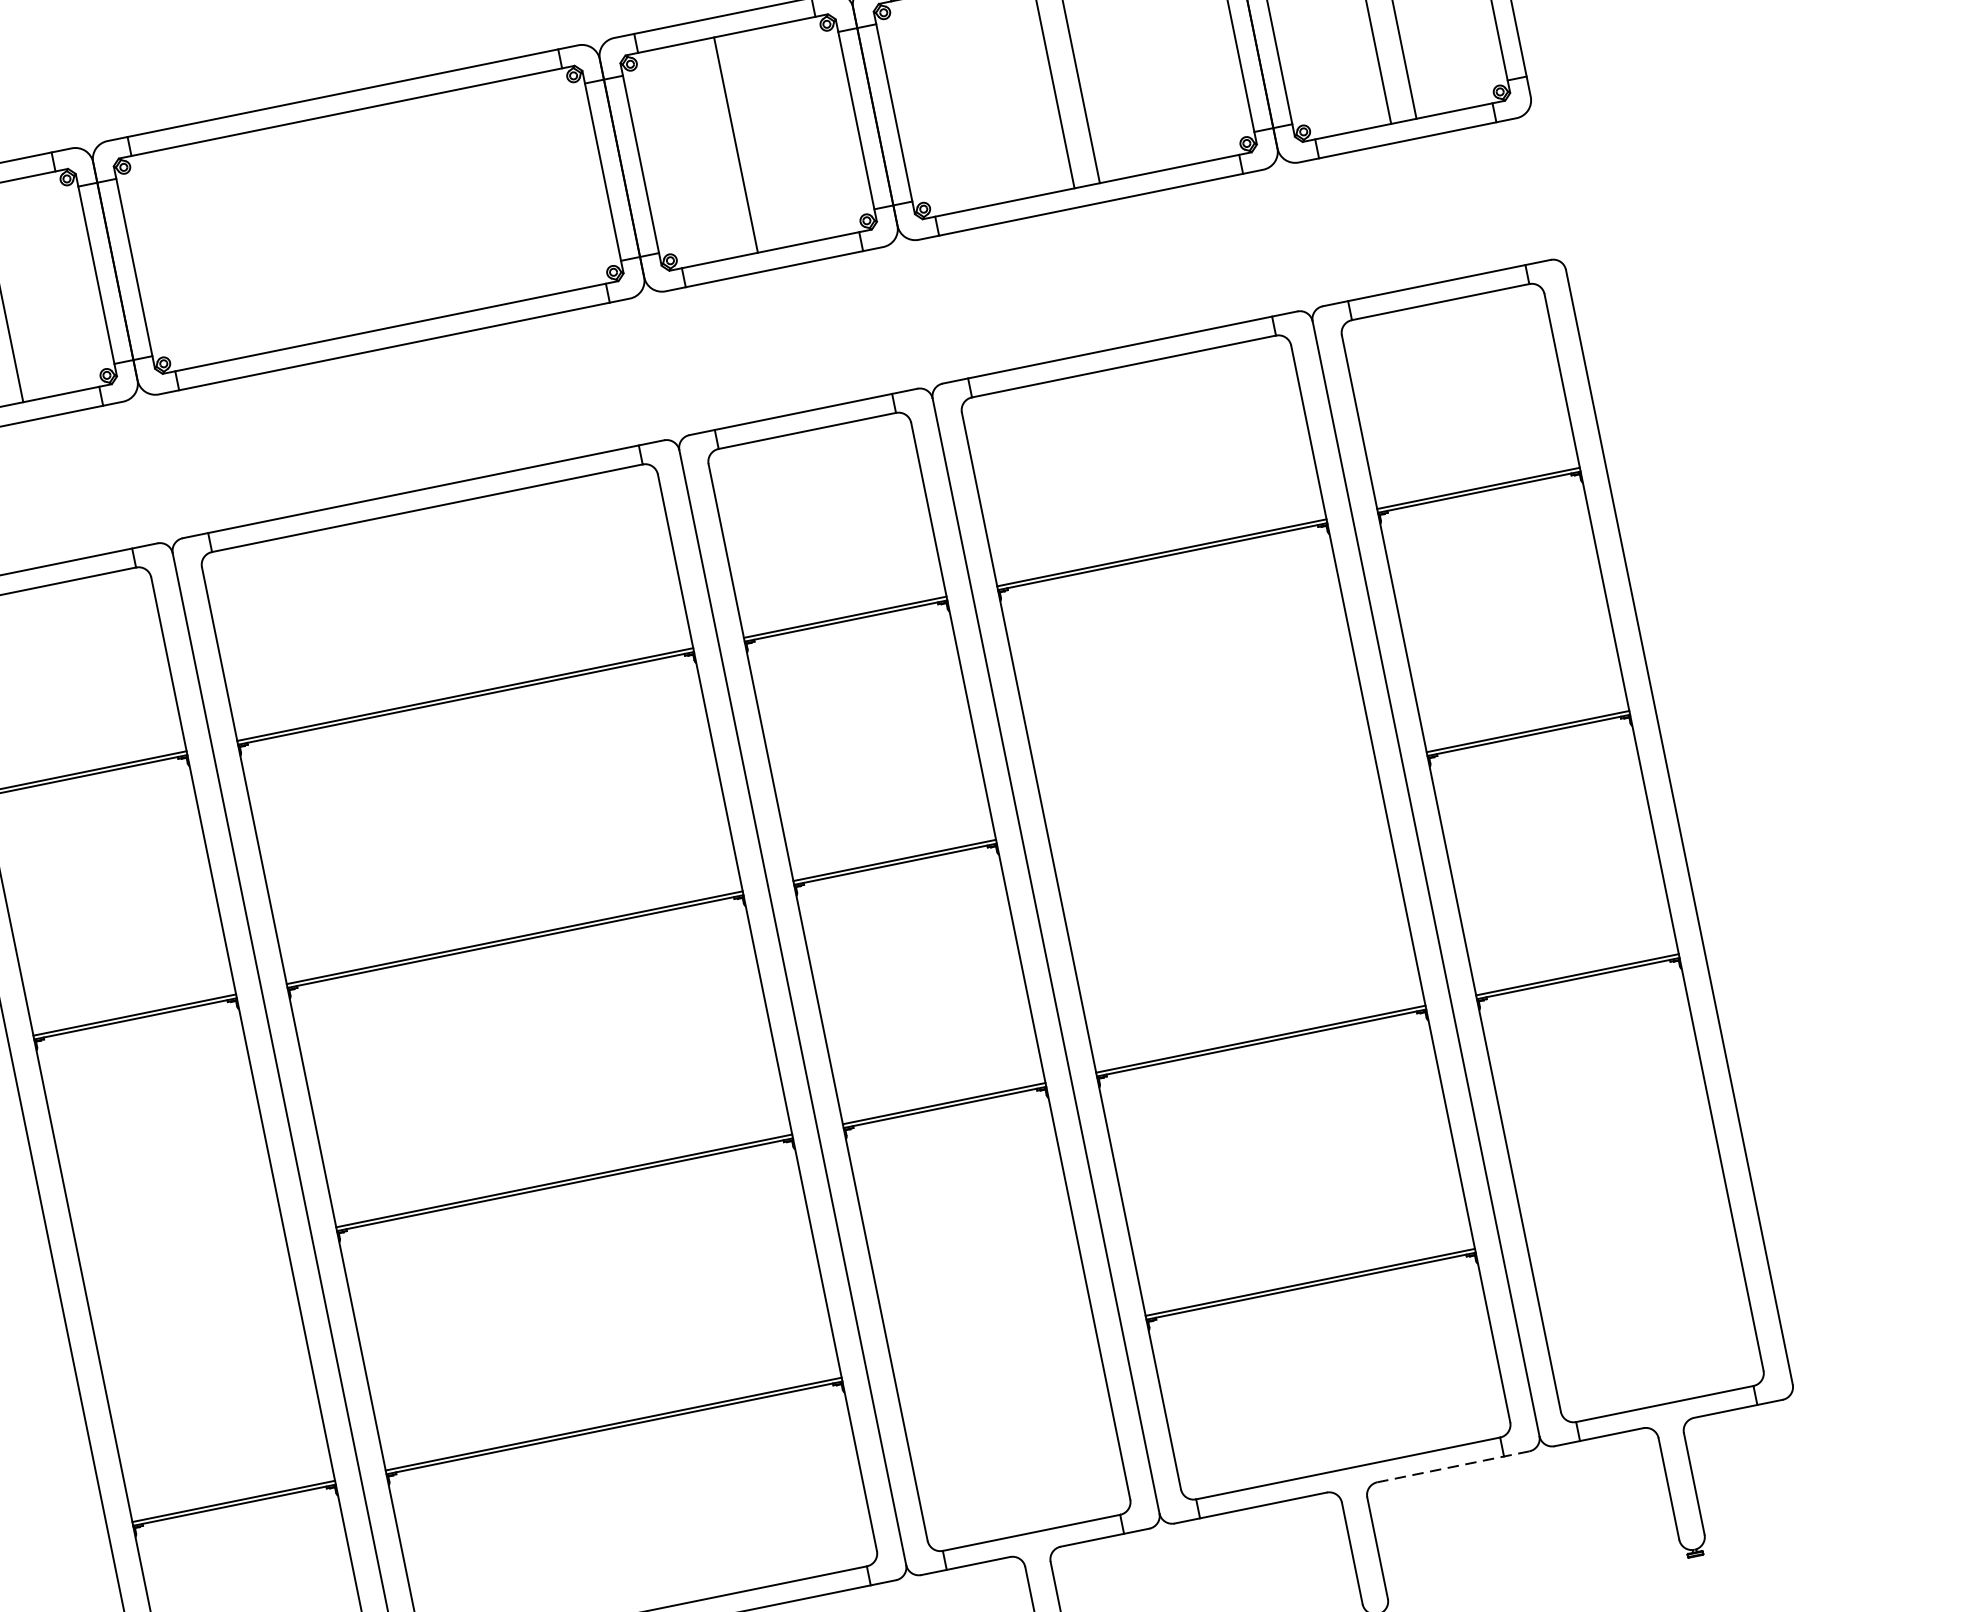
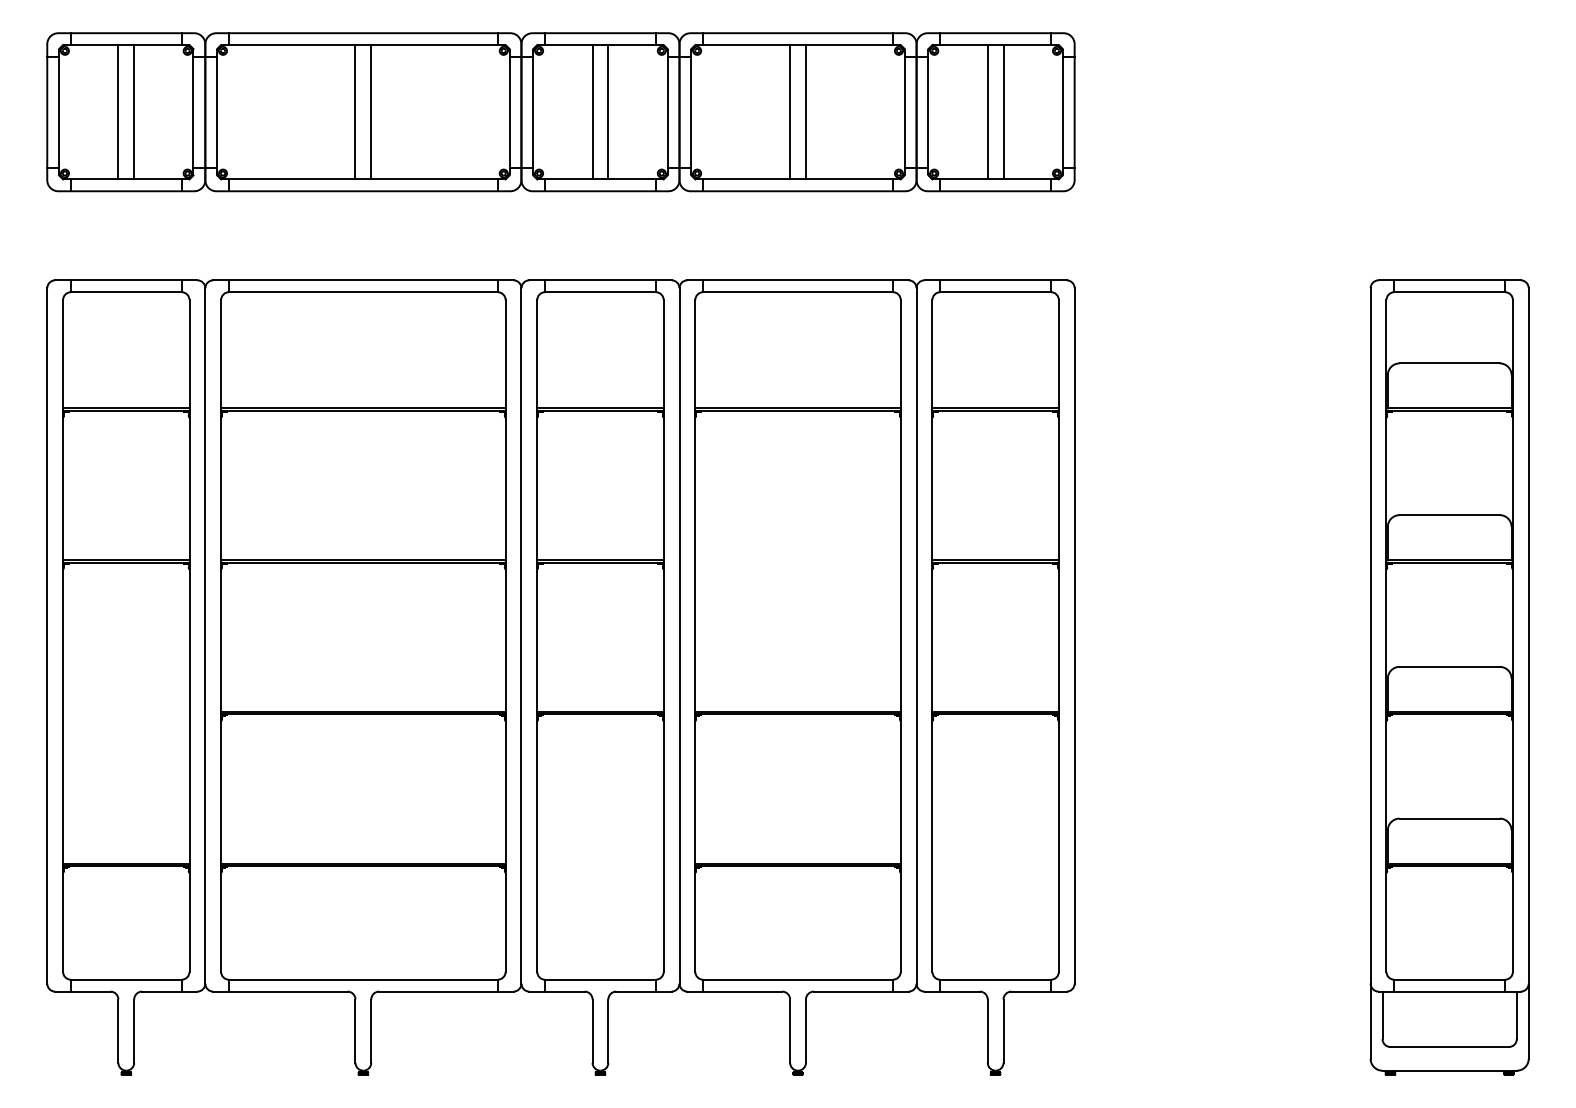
line: (761, 140) -> (608, 112), added
line: (381, 217) -> (371, 112), added
line: (356, 222) -> (355, 112), added
line: (1452, 1466) -> (860, 991), dashed -> solid

